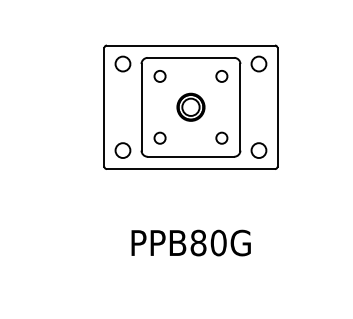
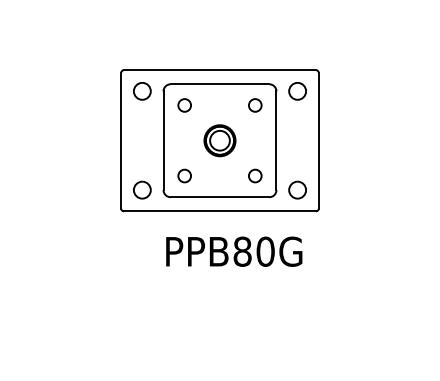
text: (191, 242) -> (234, 251), moved

